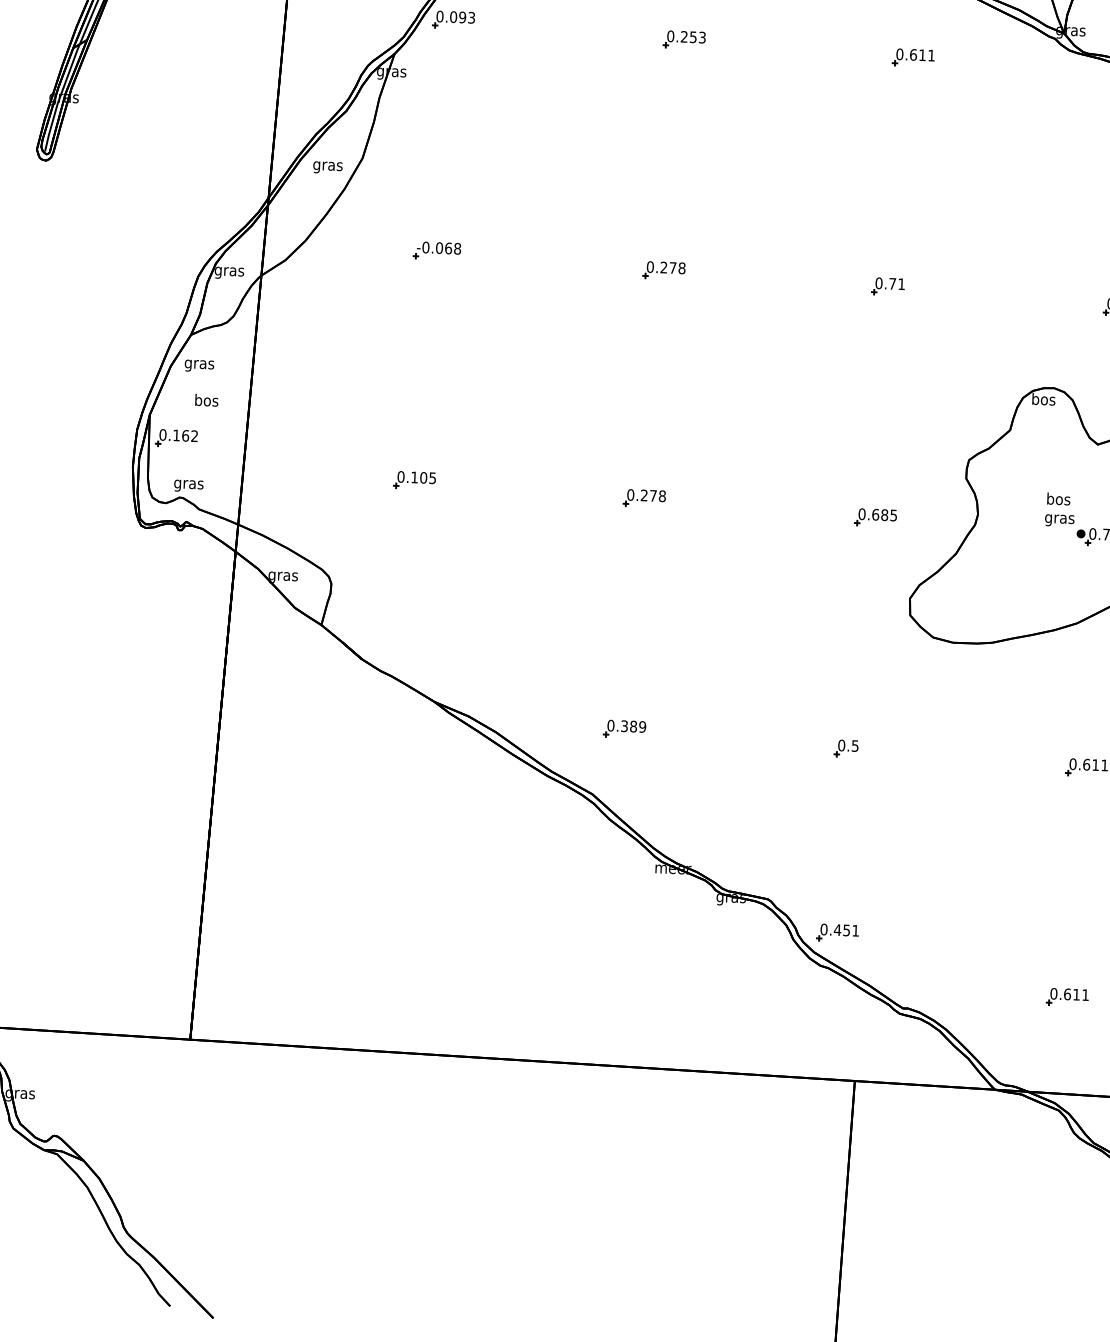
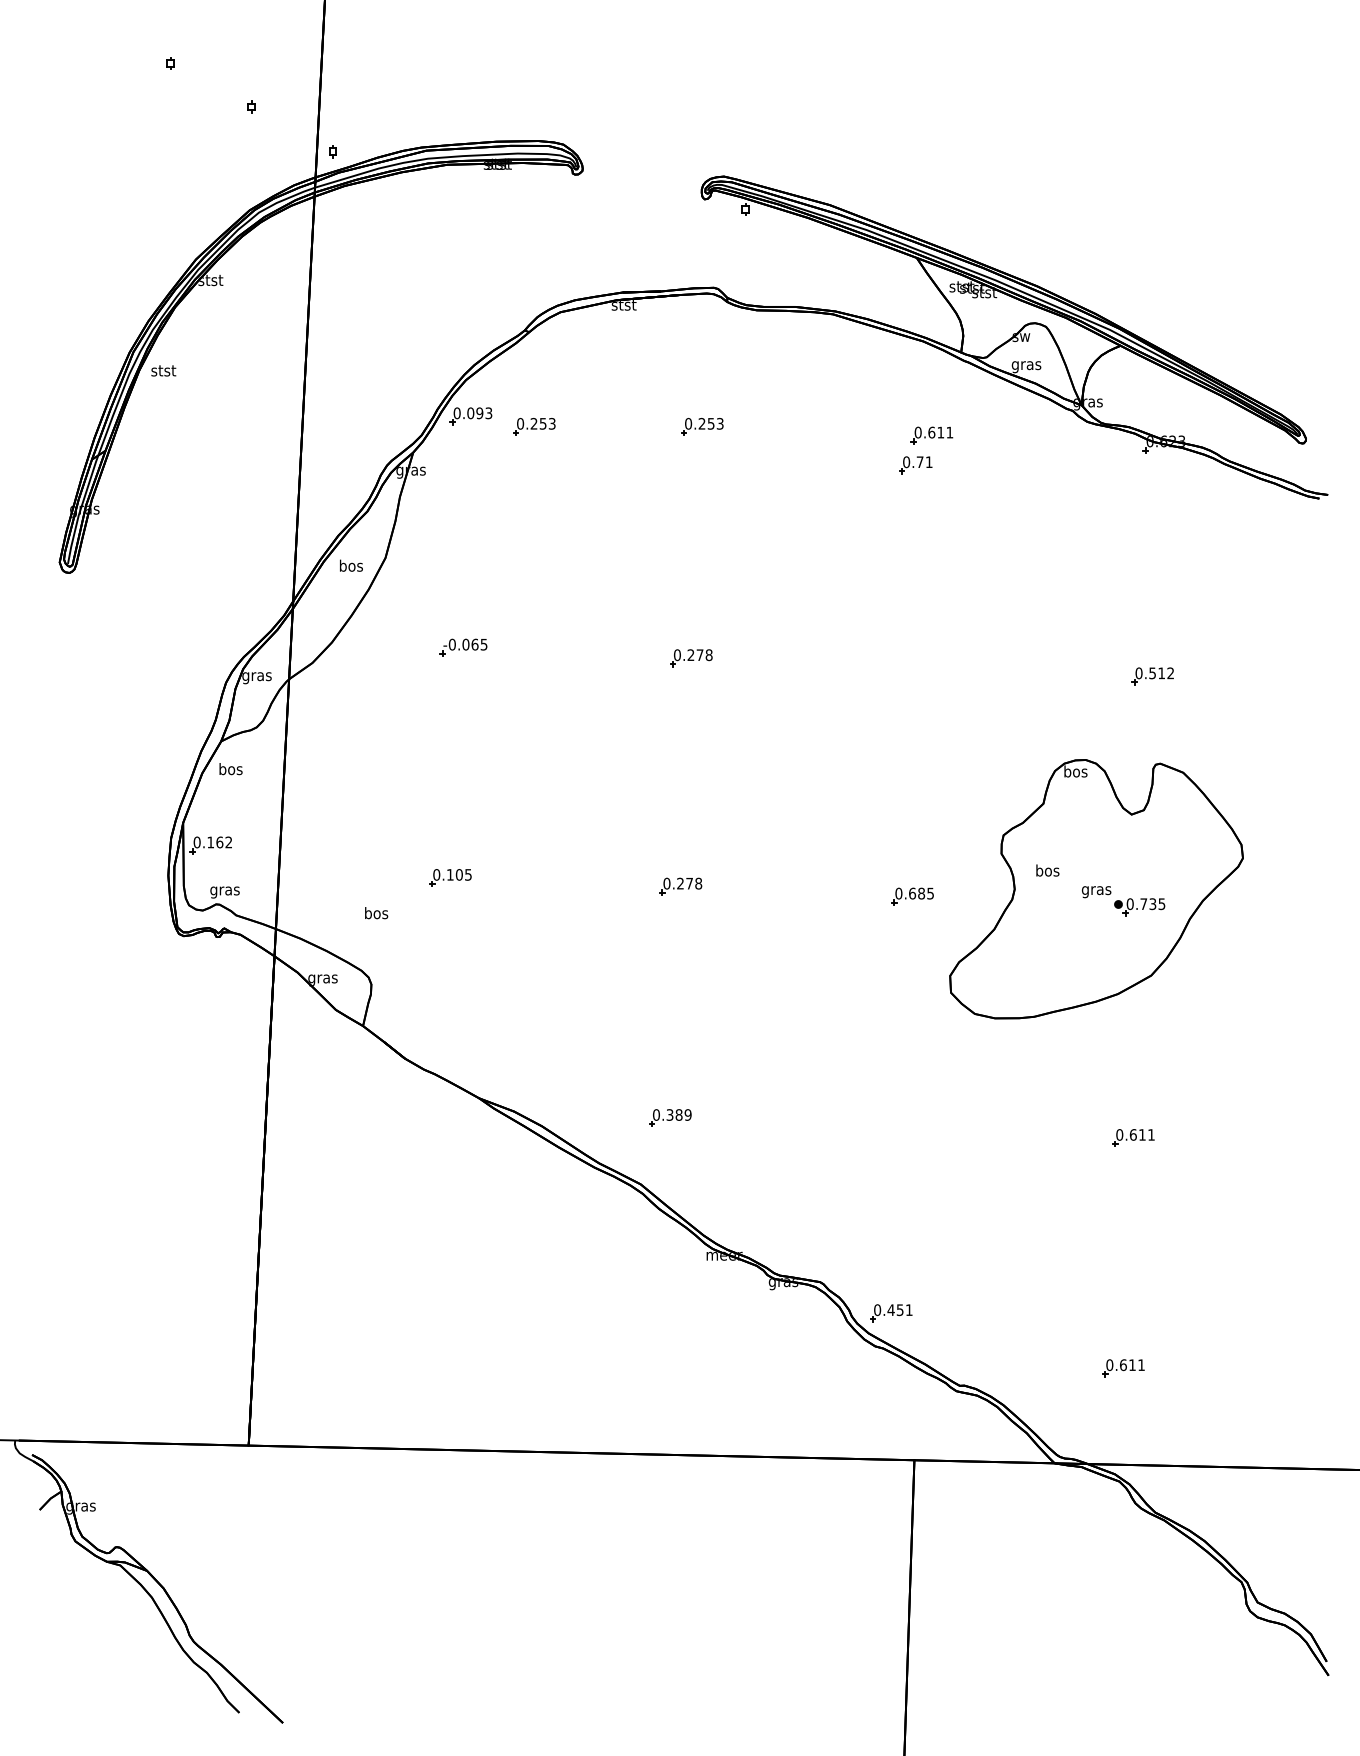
part: (516, 32) -> (534, 426), added
text: (327, 165) -> (350, 566), gras -> bos
text: (457, 248) -> (483, 644), -0.068 -> -0.065
part: (887, 286) -> (915, 465), moved
text: (199, 364) -> (230, 770), gras -> bos
text: (206, 400) -> (376, 913), moved
text: (1058, 498) -> (1047, 870), moved
part: (846, 748) -> (892, 1128), removed

